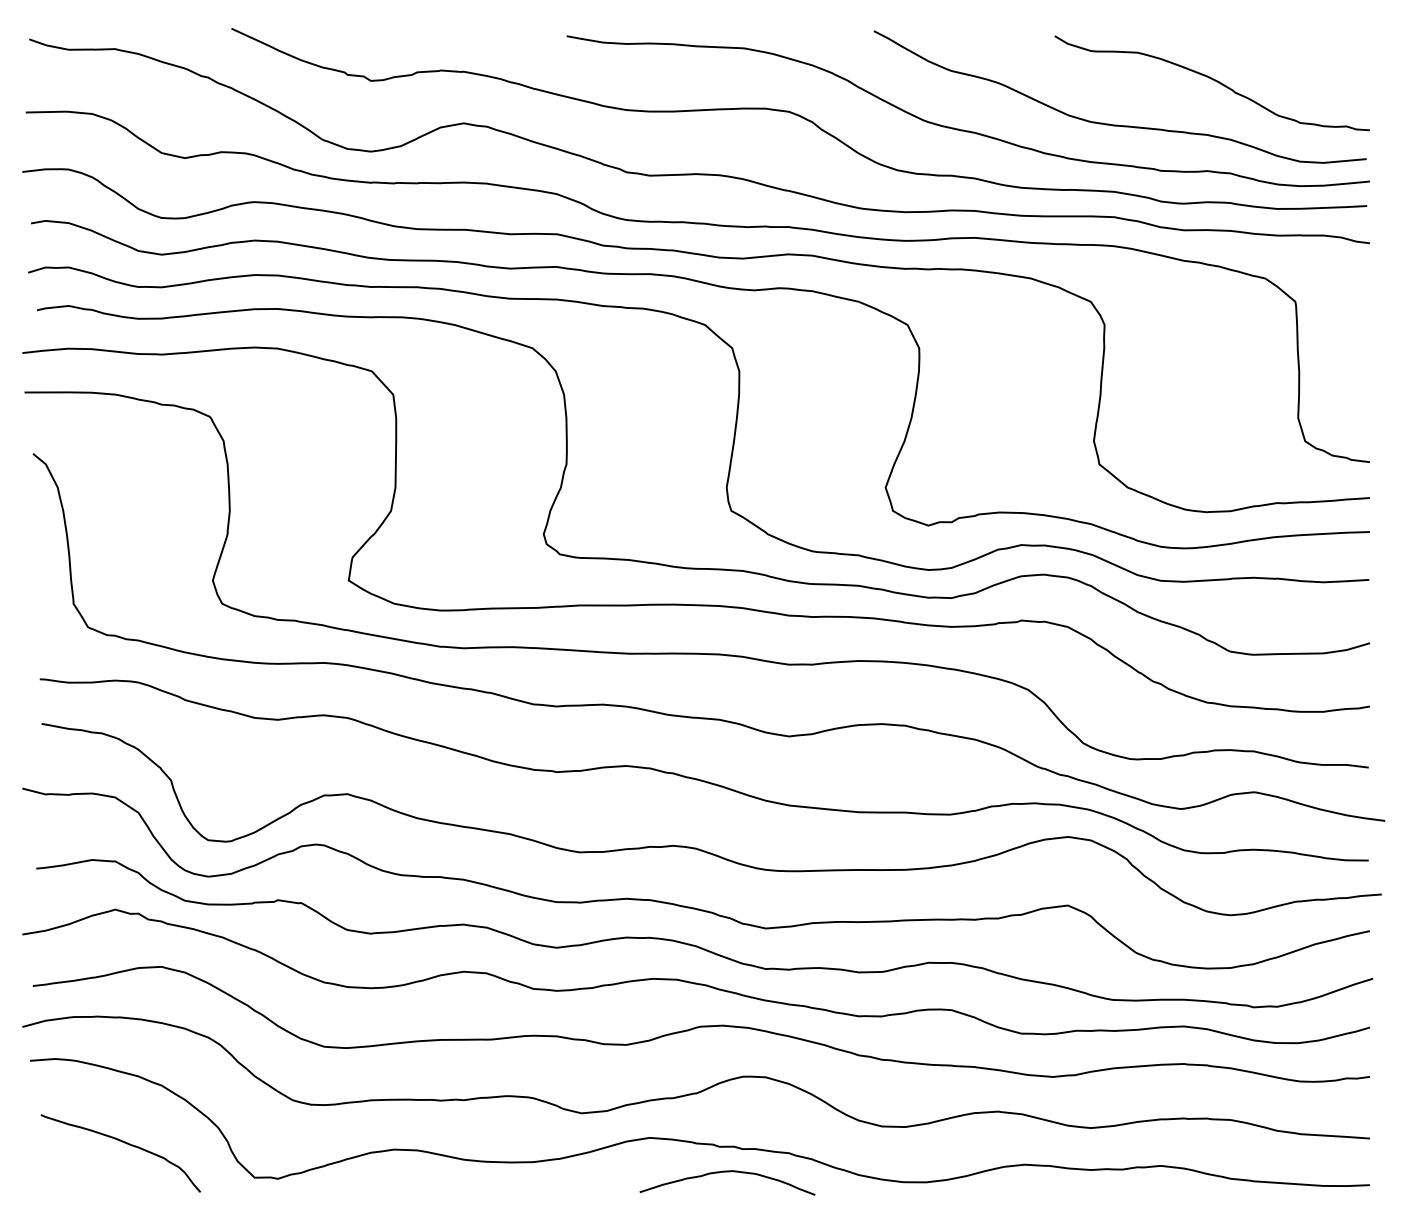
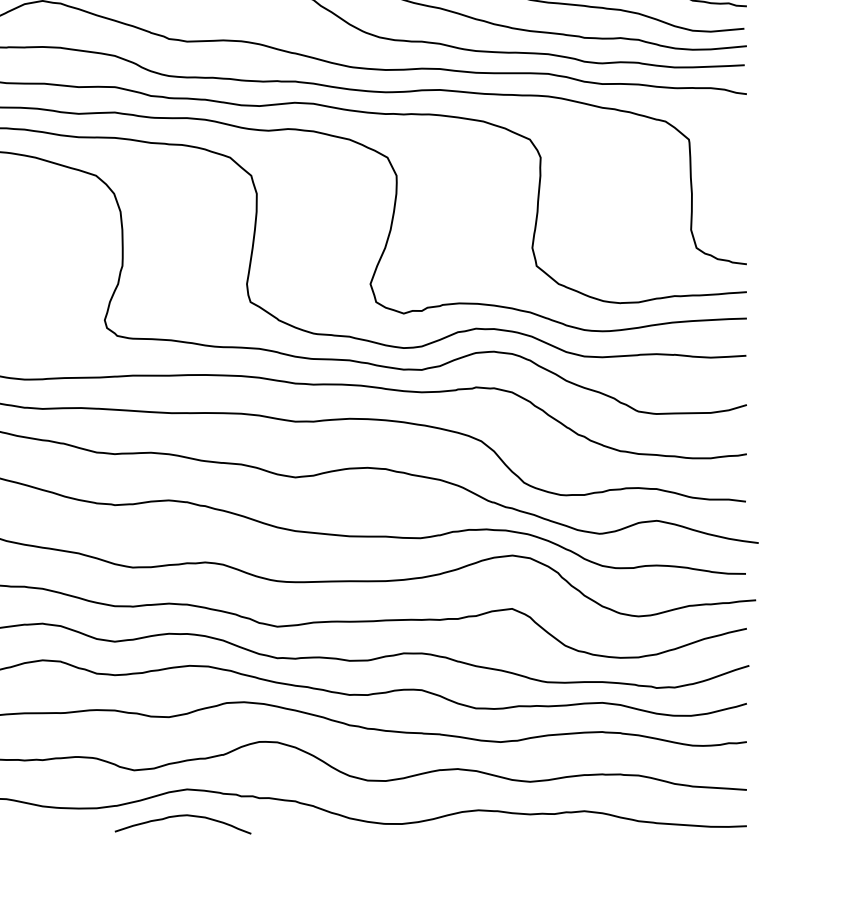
curve: (727, 1172) -> (183, 816), moved

